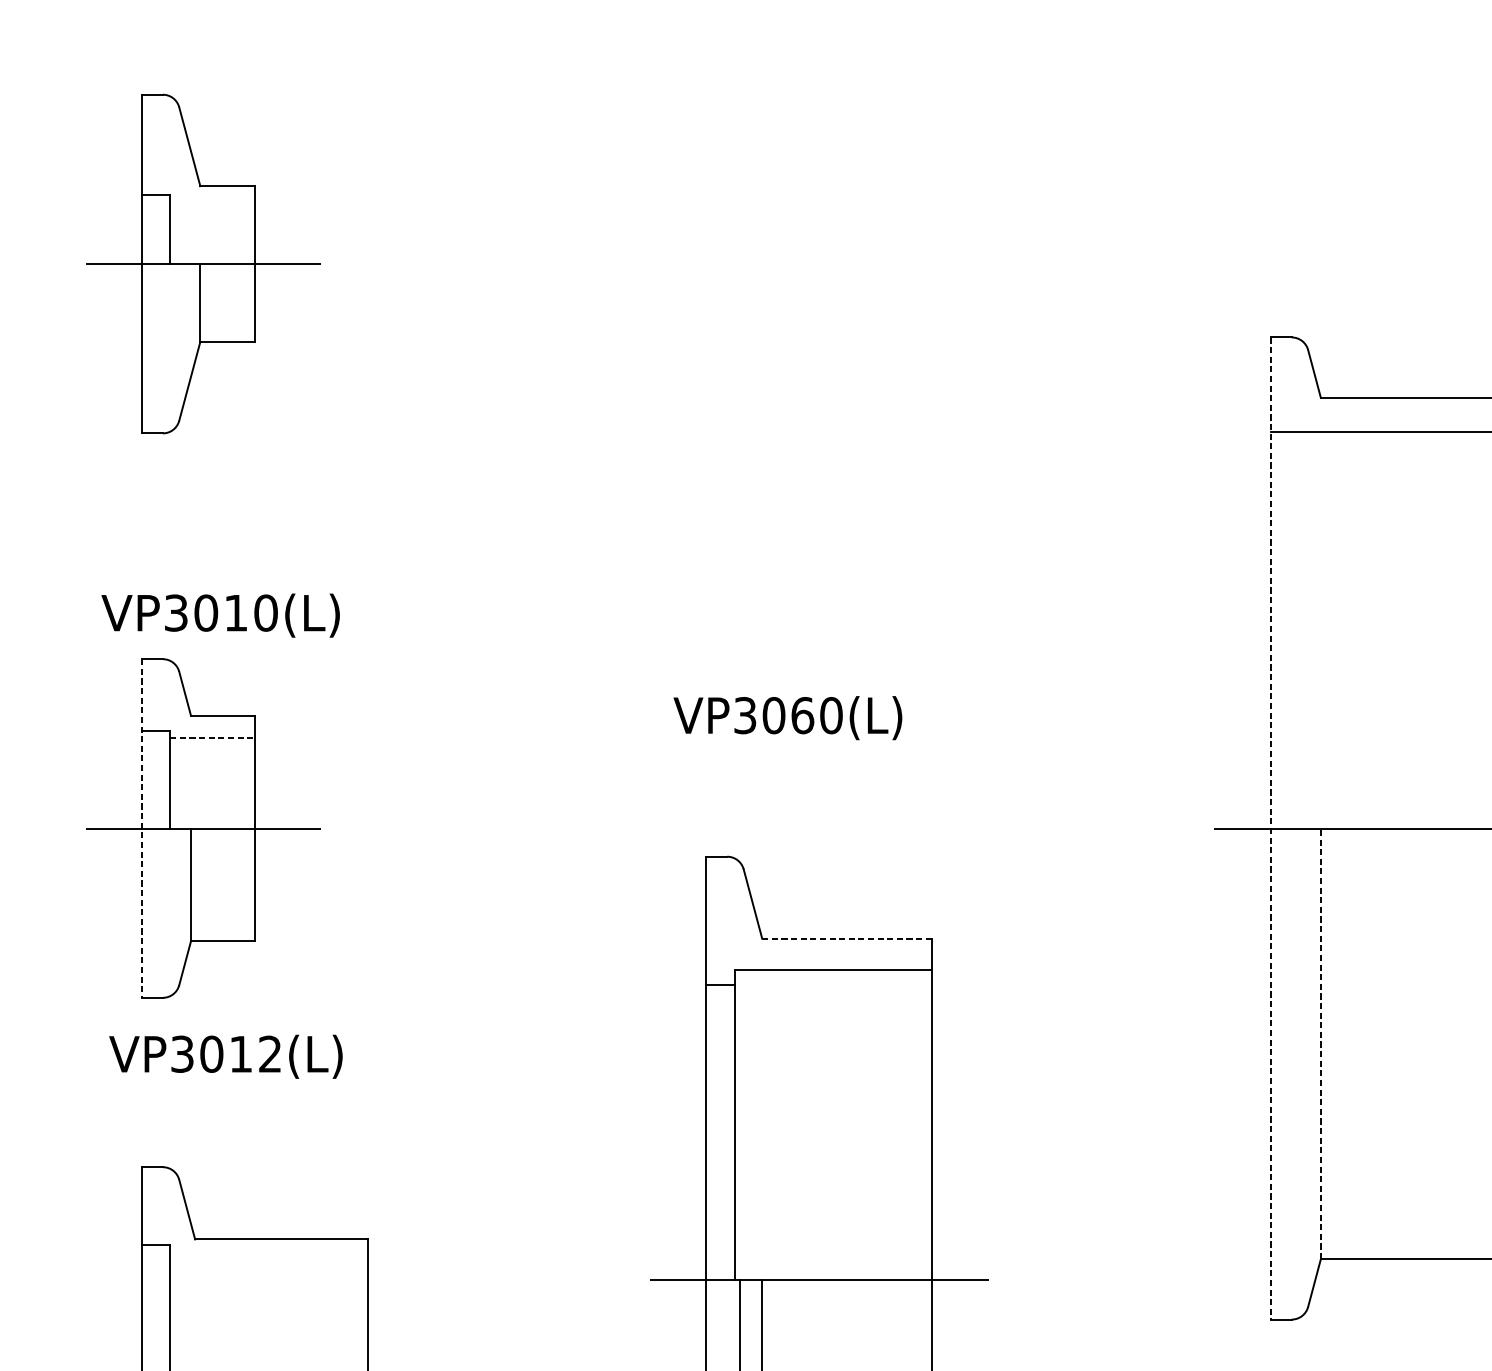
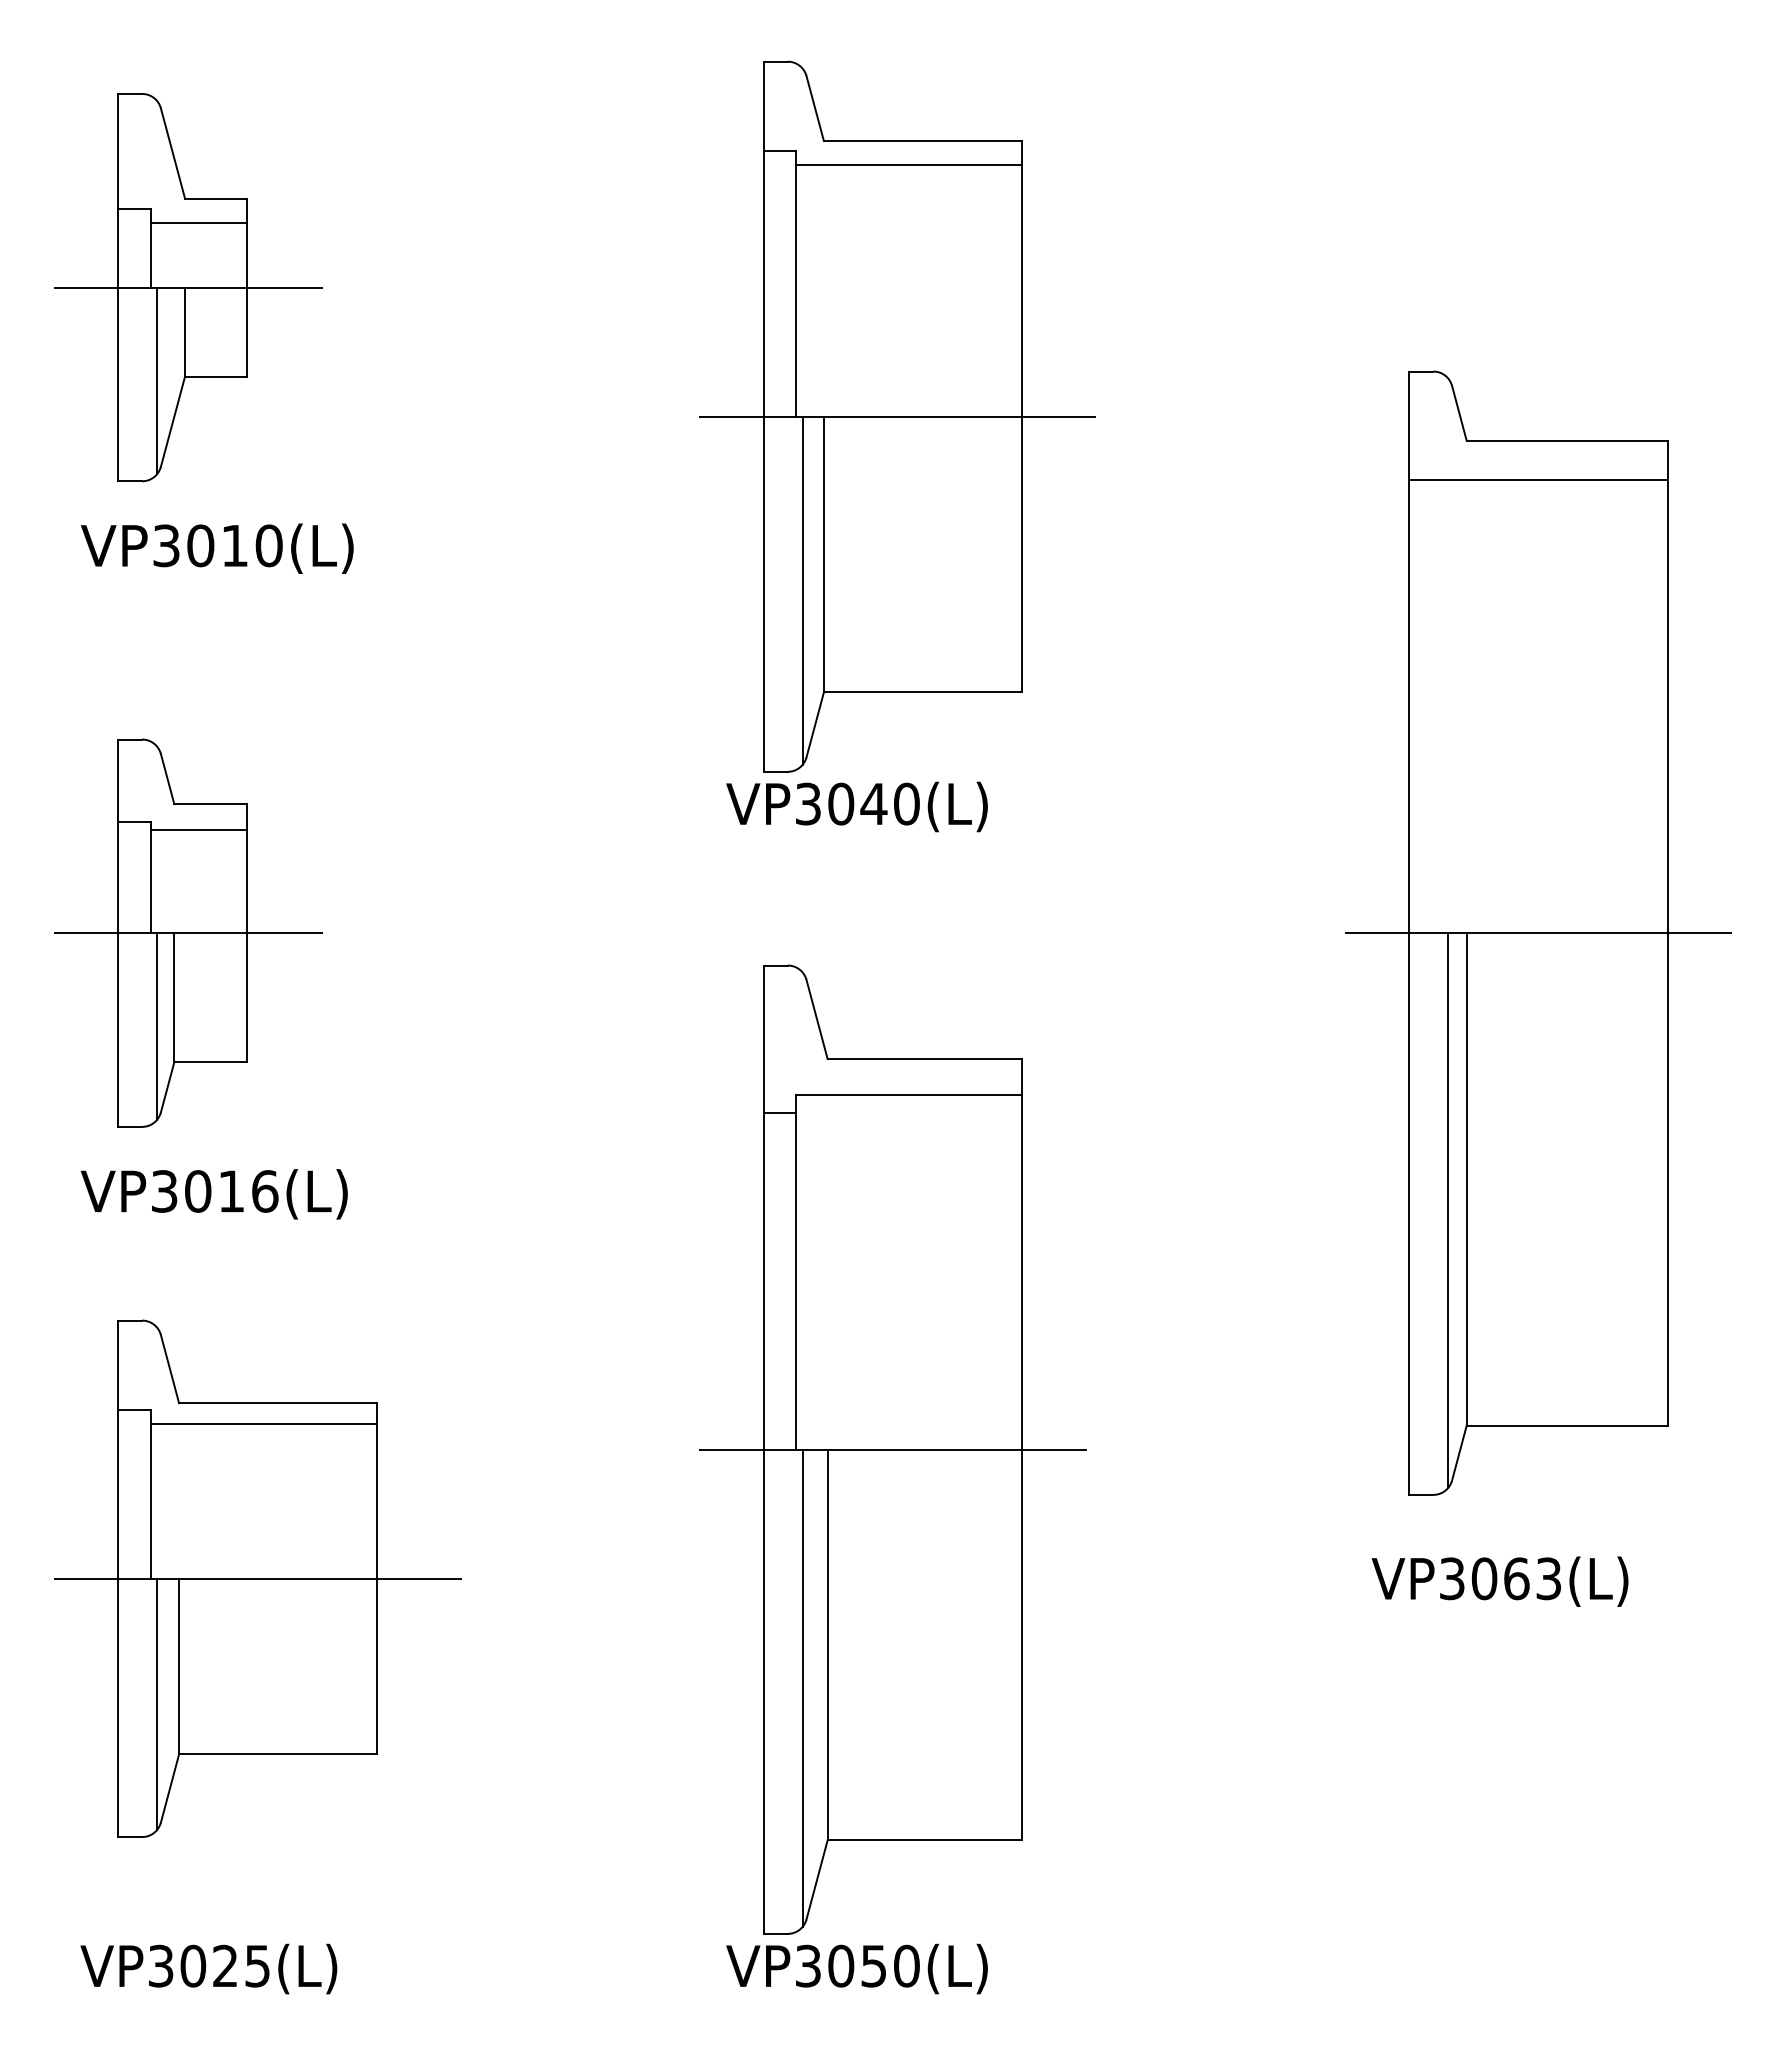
line: (212, 208) -> (198, 223), added
line: (176, 345) -> (157, 380), added
part: (823, 376) -> (897, 416), added
text: (220, 615) -> (217, 548), moved
text: (802, 715) -> (873, 803), VP3060(L) -> VP3040(L)
line: (212, 737) -> (199, 829), dashed -> solid
line: (142, 828) -> (118, 933), dashed -> solid
line: (1270, 828) -> (1409, 933), dashed -> solid
line: (176, 910) -> (157, 1026), added
line: (847, 938) -> (925, 1059), dashed -> solid
line: (1320, 1043) -> (1466, 1179), dashed -> solid
text: (270, 1054) -> (265, 1191), VP3012(L) -> VP3016(L)
line: (1304, 1070) -> (1448, 1210), added
line: (268, 1257) -> (263, 1423), added

